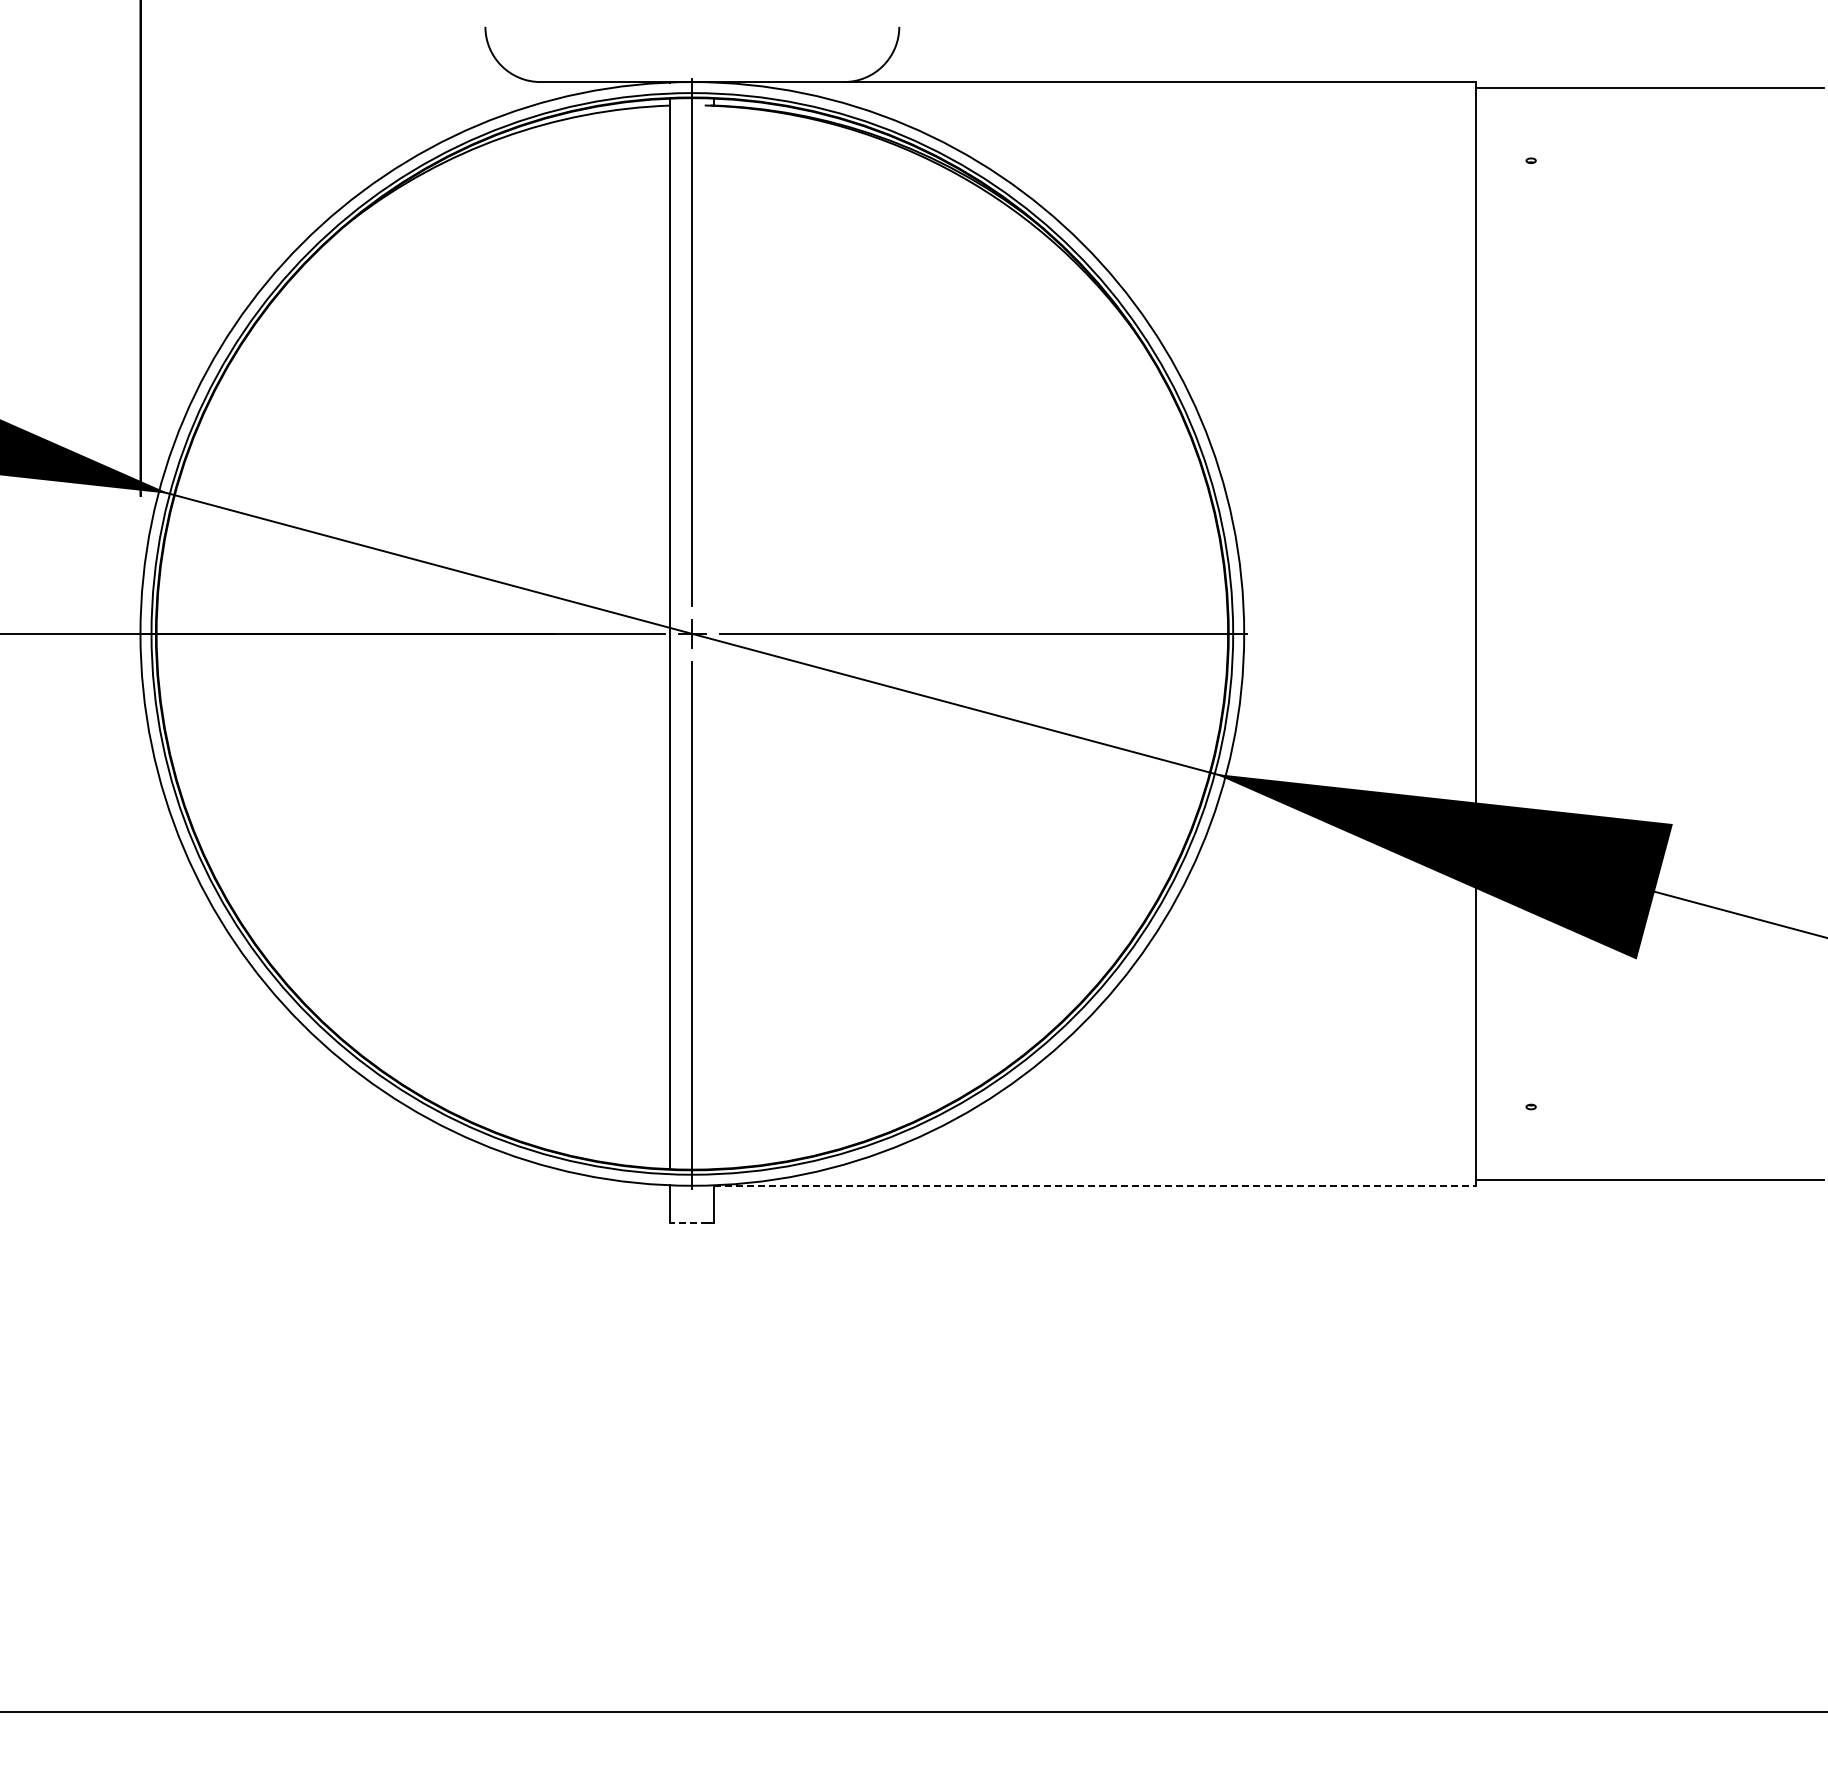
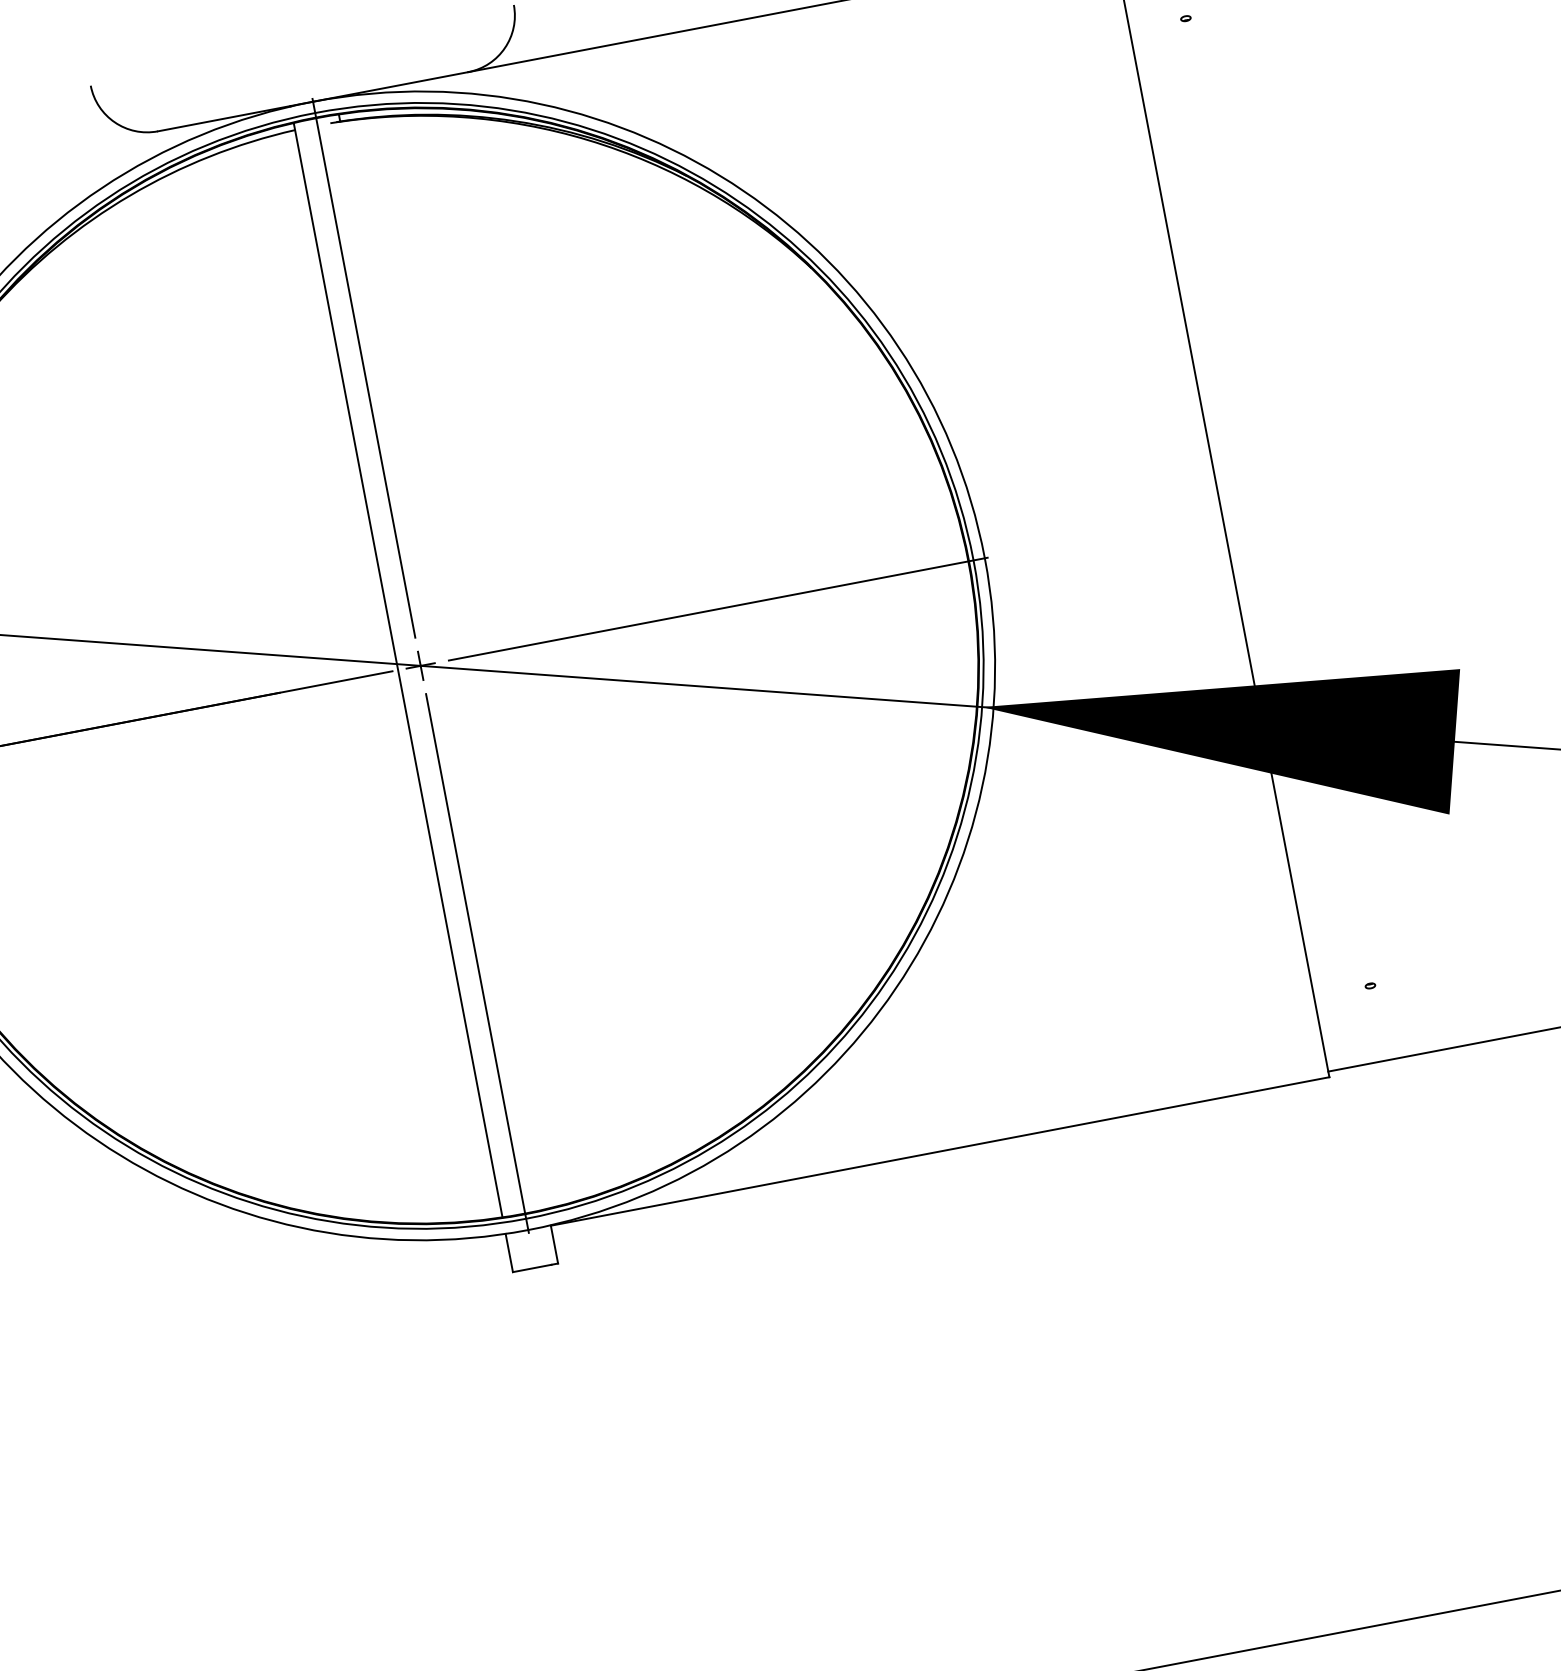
line: (1095, 1185) -> (940, 1151), dashed -> solid
line: (689, 1222) -> (532, 1268), dashed -> solid

